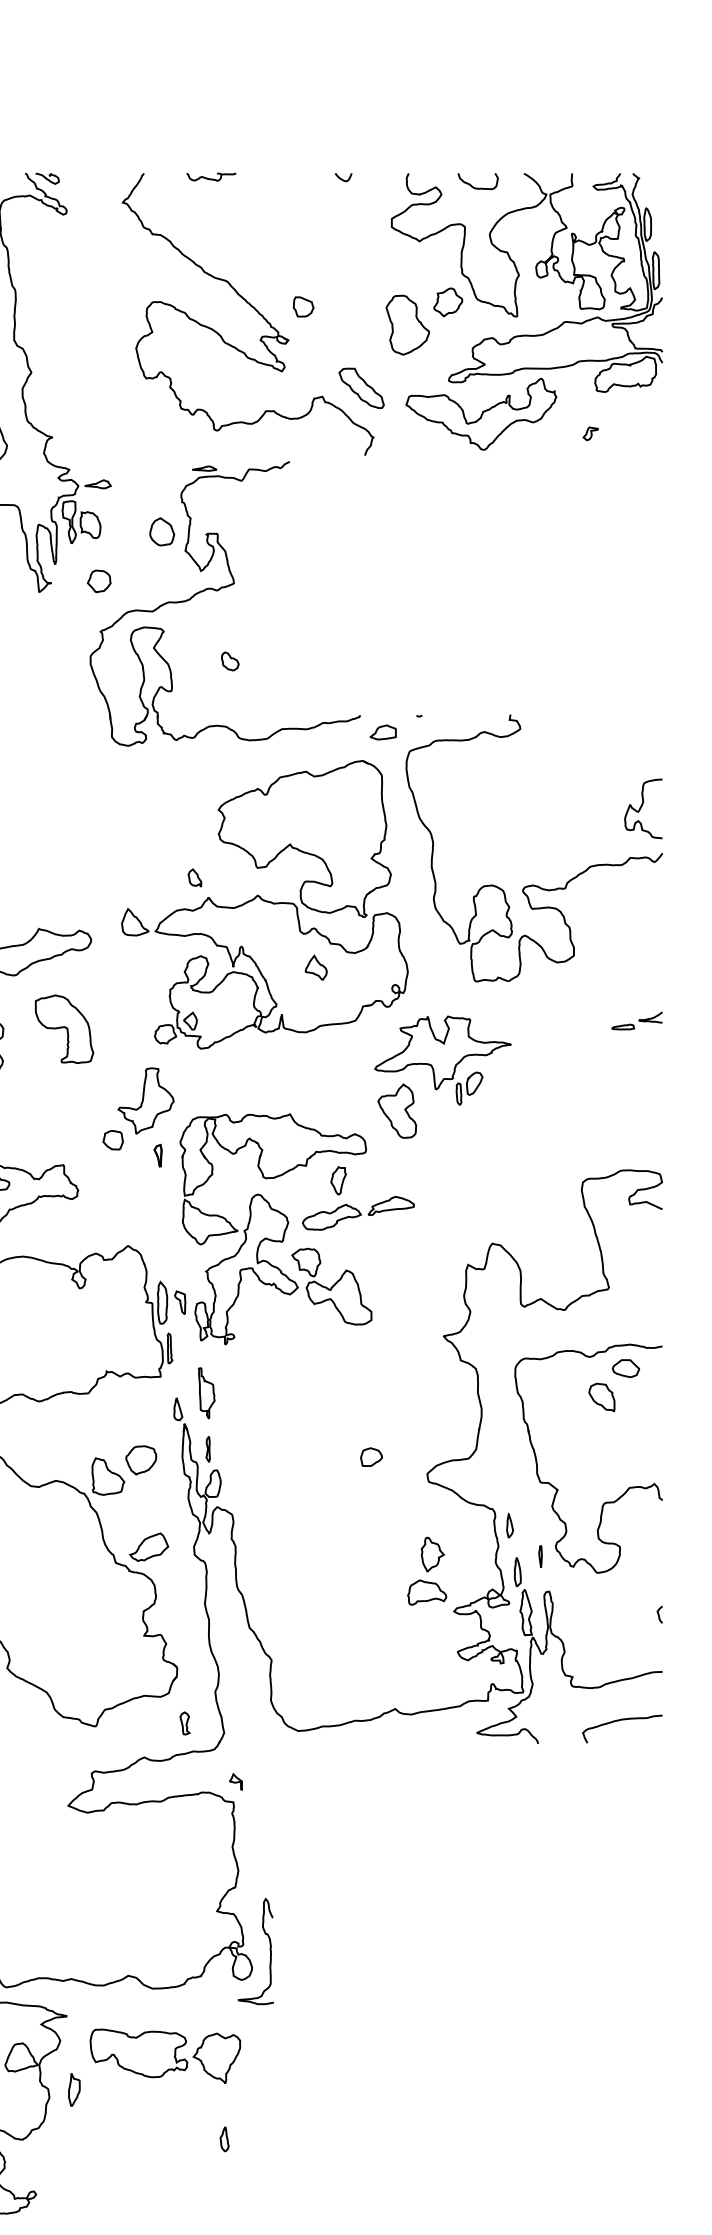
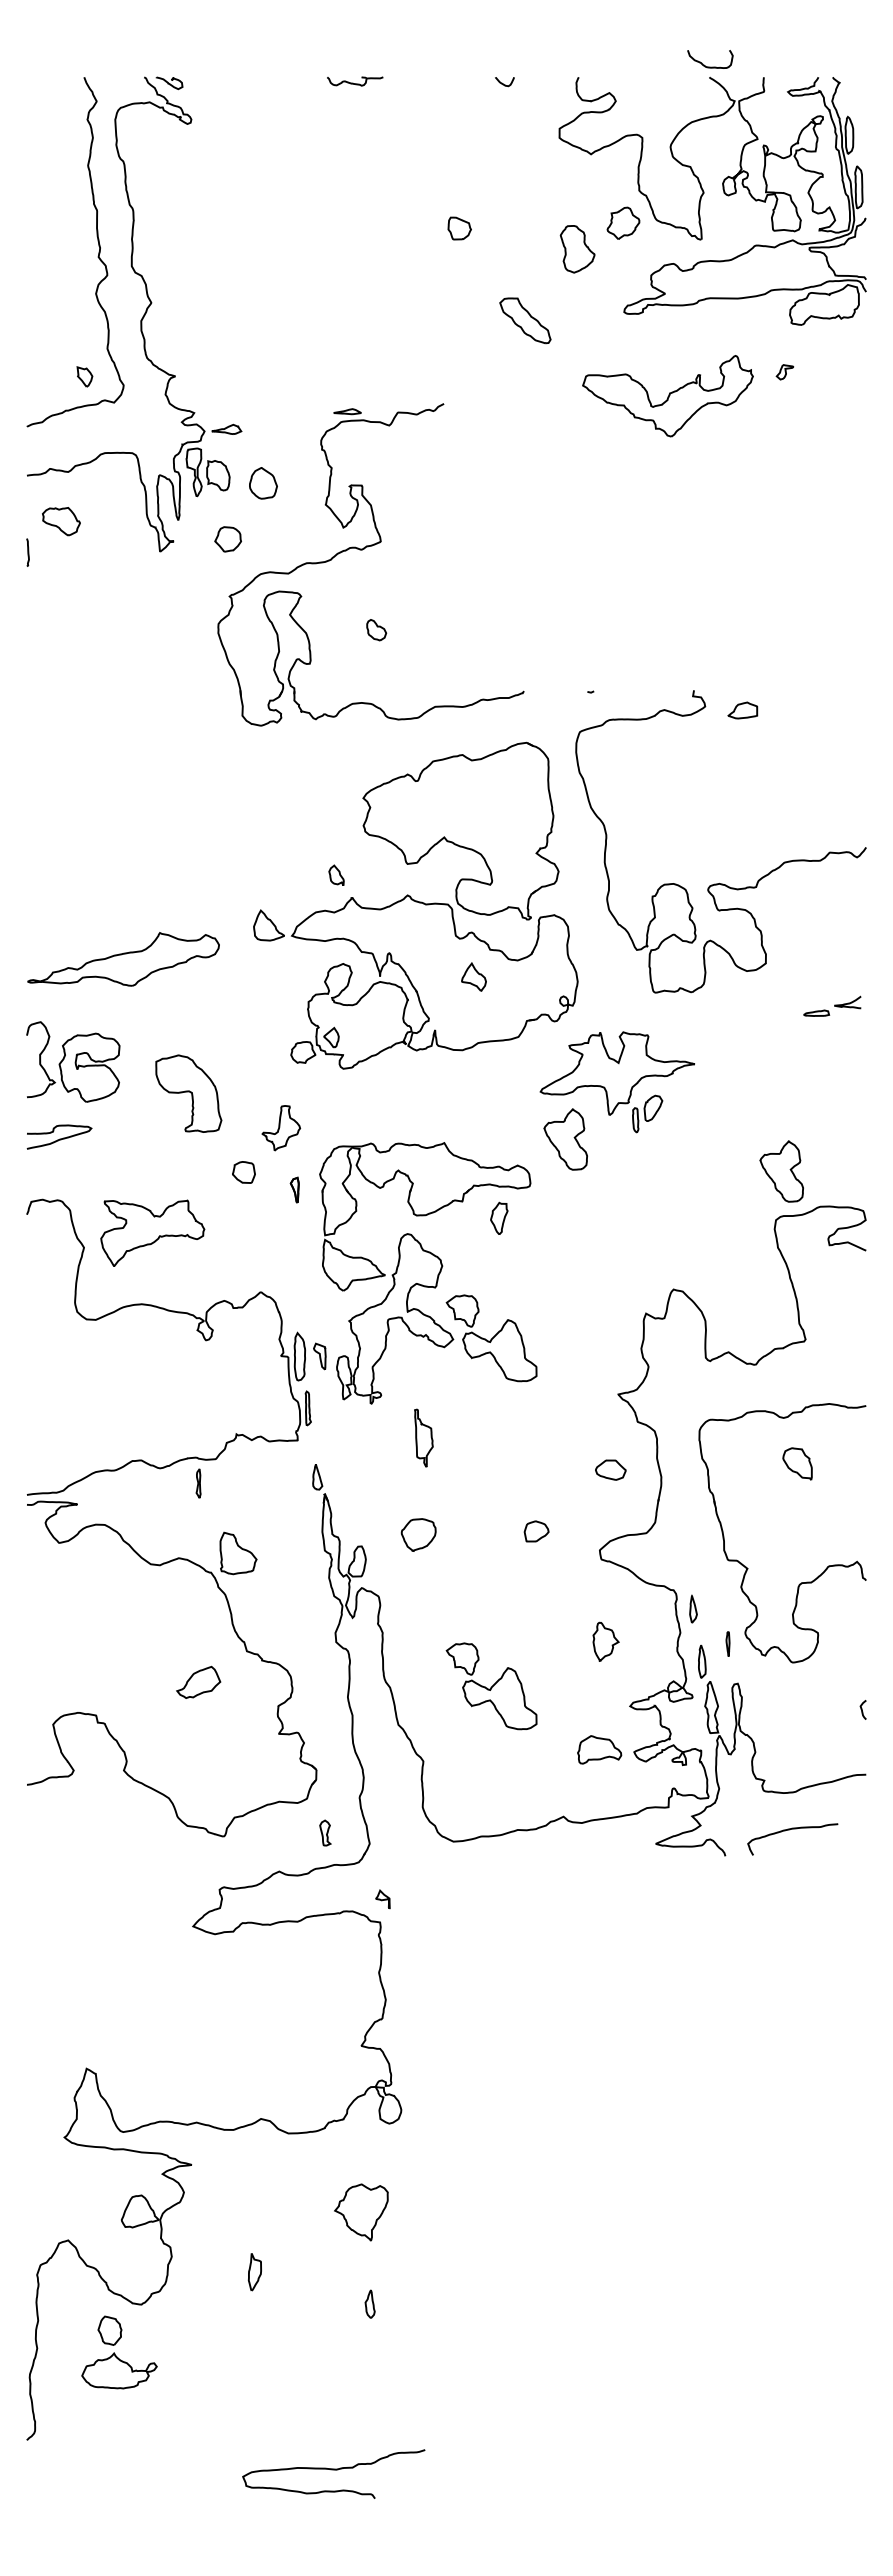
curve: (478, 187) -> (710, 66), moved
part: (252, 307) -> (401, 229), removed
part: (407, 325) -> (577, 249), size x0.7
part: (480, 414) -> (667, 396), moved
part: (162, 532) -> (263, 483), moved
part: (382, 732) -> (742, 710), moved
curve: (641, 808) -> (842, 796), removed
part: (637, 1020) -> (832, 1005), moved
part: (64, 1029) -> (188, 1093), moved
part: (146, 1101) -> (281, 1128), size x0.6
part: (587, 1139) -> (781, 1171), added
part: (358, 1212) -> (521, 1254), removed
part: (625, 1368) -> (610, 1469), moved
part: (206, 1392) -> (423, 1437), moved
part: (208, 1449) -> (198, 1483), moved
part: (141, 1459) -> (418, 1534), moved
part: (148, 1546) -> (198, 1681), moved
part: (427, 1592) -> (599, 1749), moved
part: (331, 1594) -> (491, 1686), added
curve: (619, 1721) -> (789, 1830), moved
curve: (269, 1950) -> (421, 2090), removed
part: (138, 2053) -> (272, 2206), removed
part: (73, 2090) -> (254, 2272), moved

